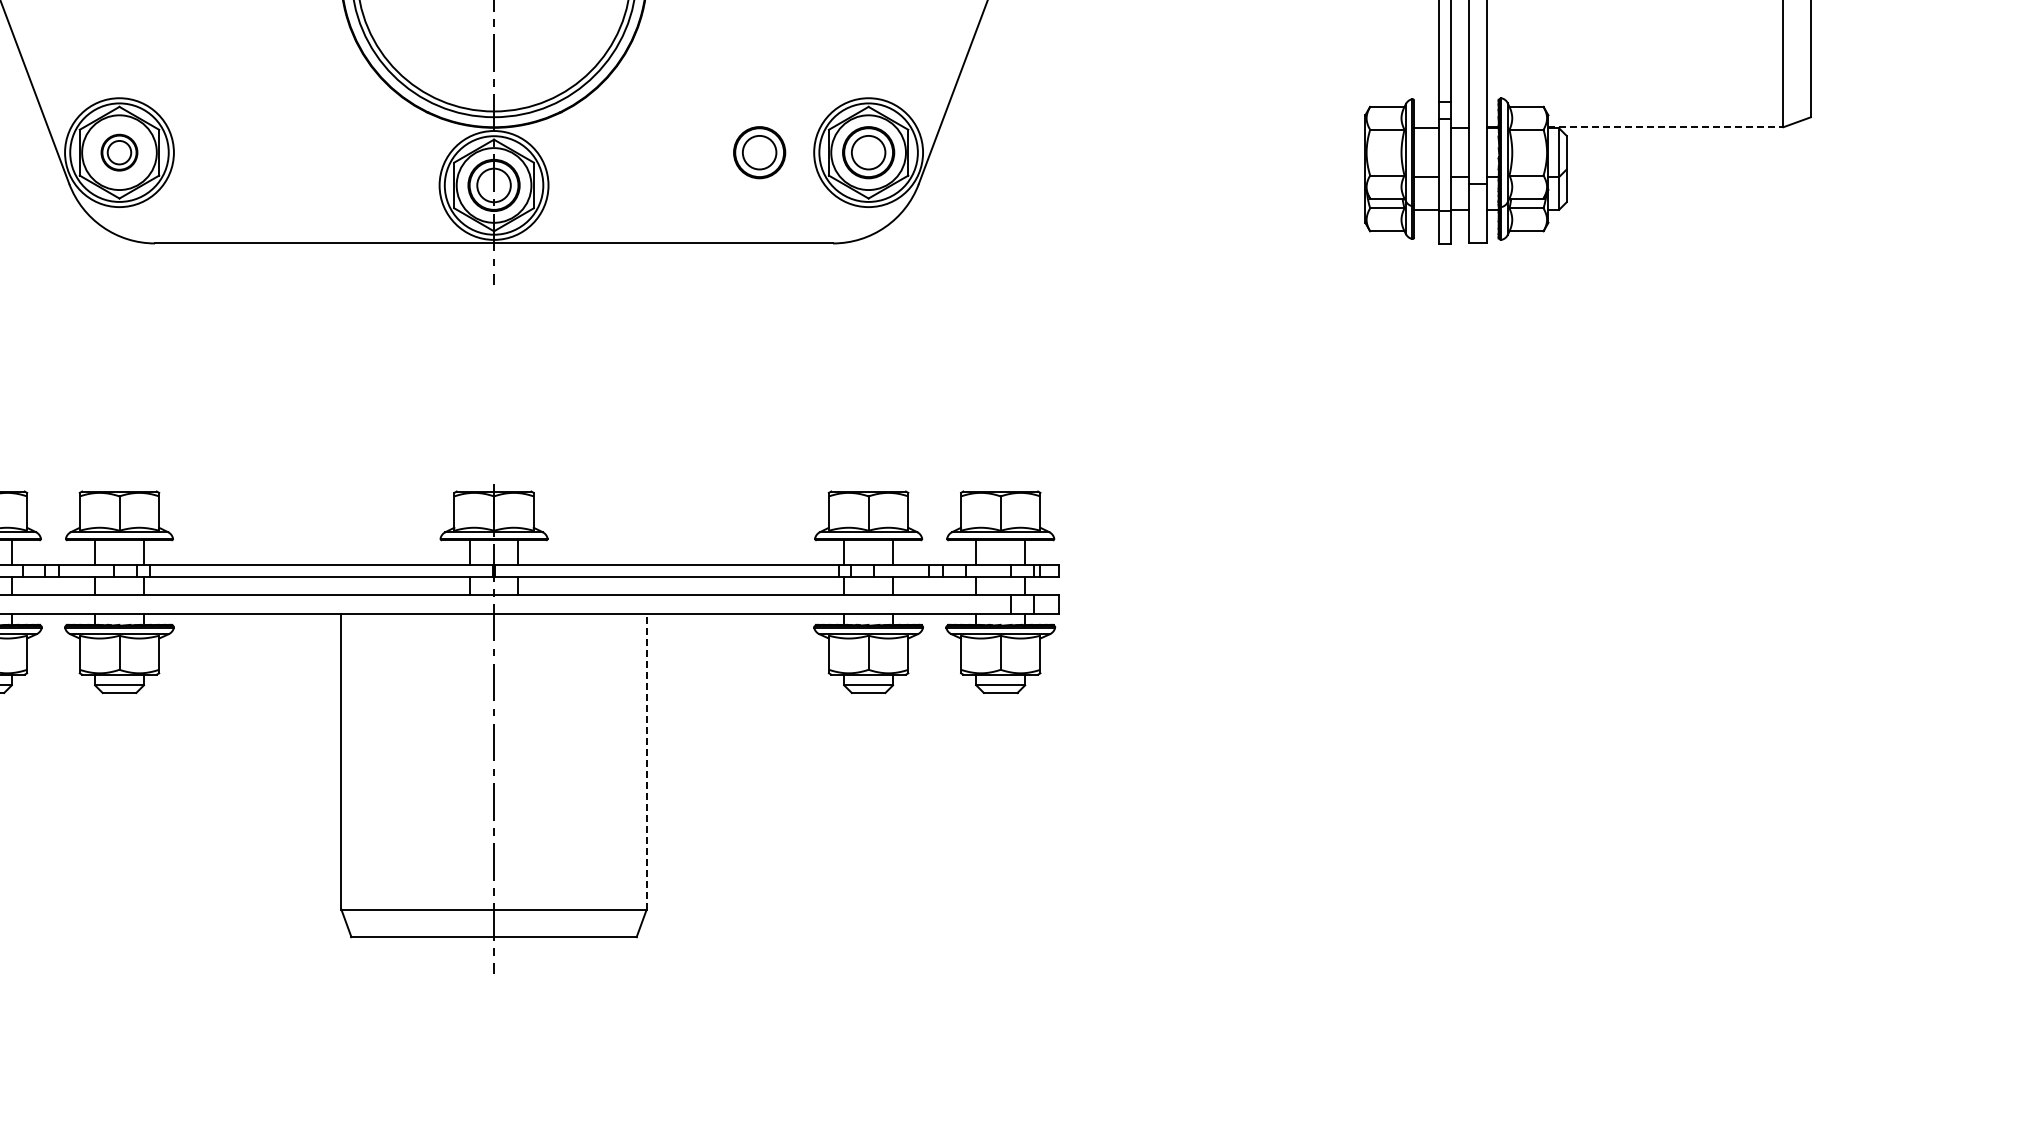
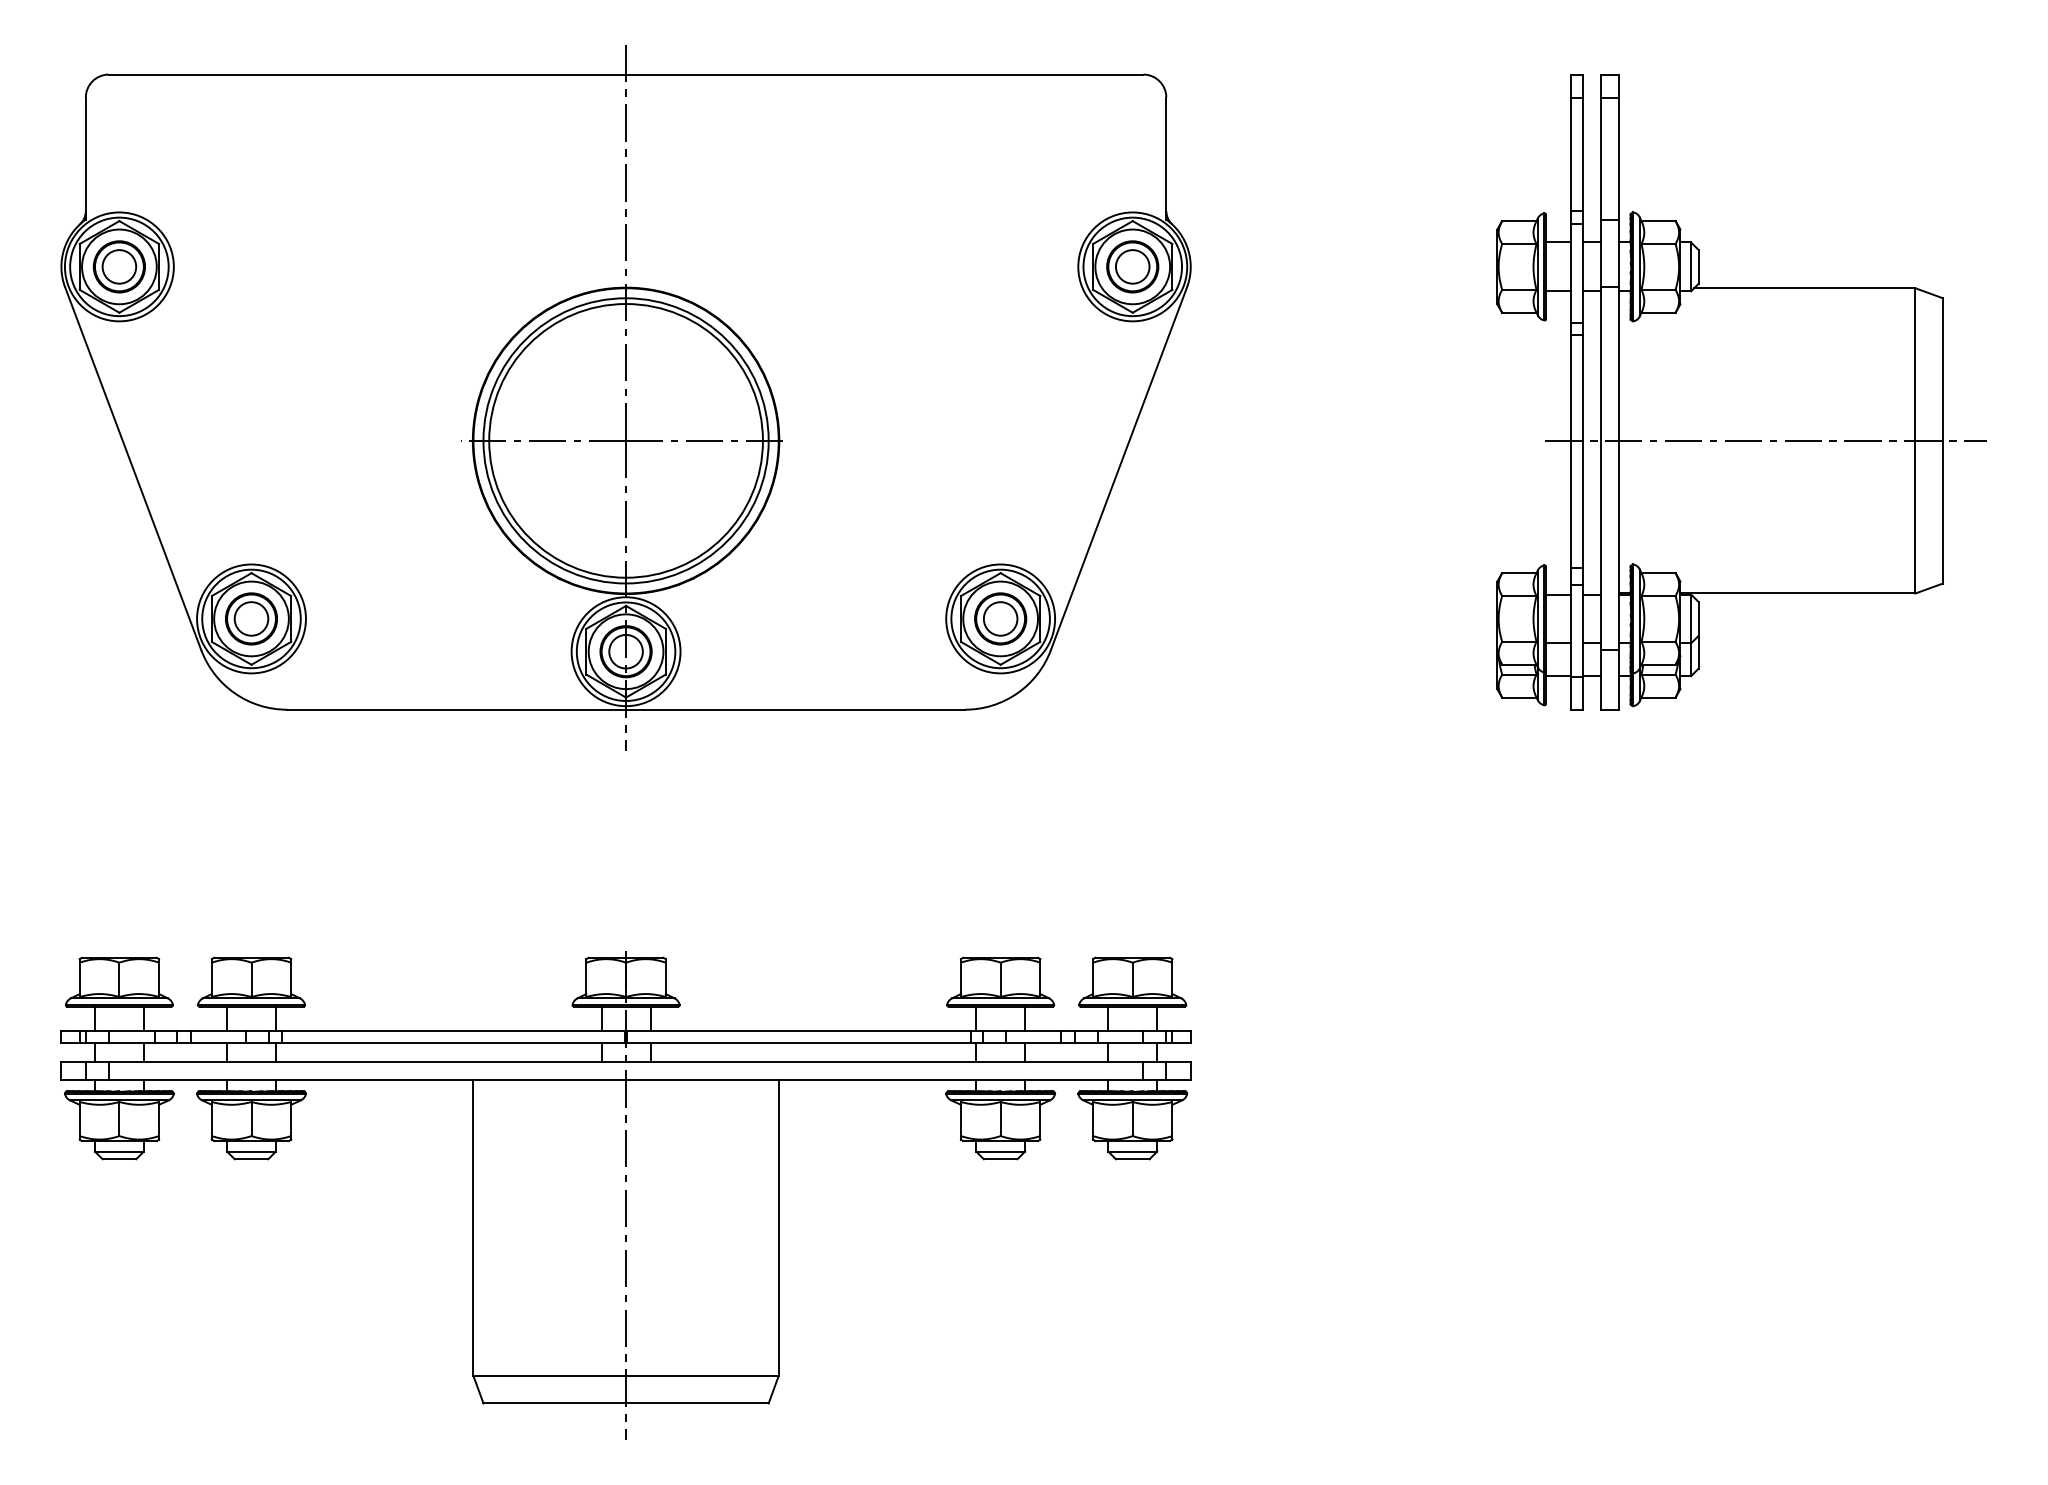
line: (1665, 127) -> (1797, 593), dashed -> solid
part: (119, 152) -> (251, 618), size x1.43
part: (759, 152) -> (891, 618), removed
line: (646, 761) -> (778, 1227), dashed -> solid

